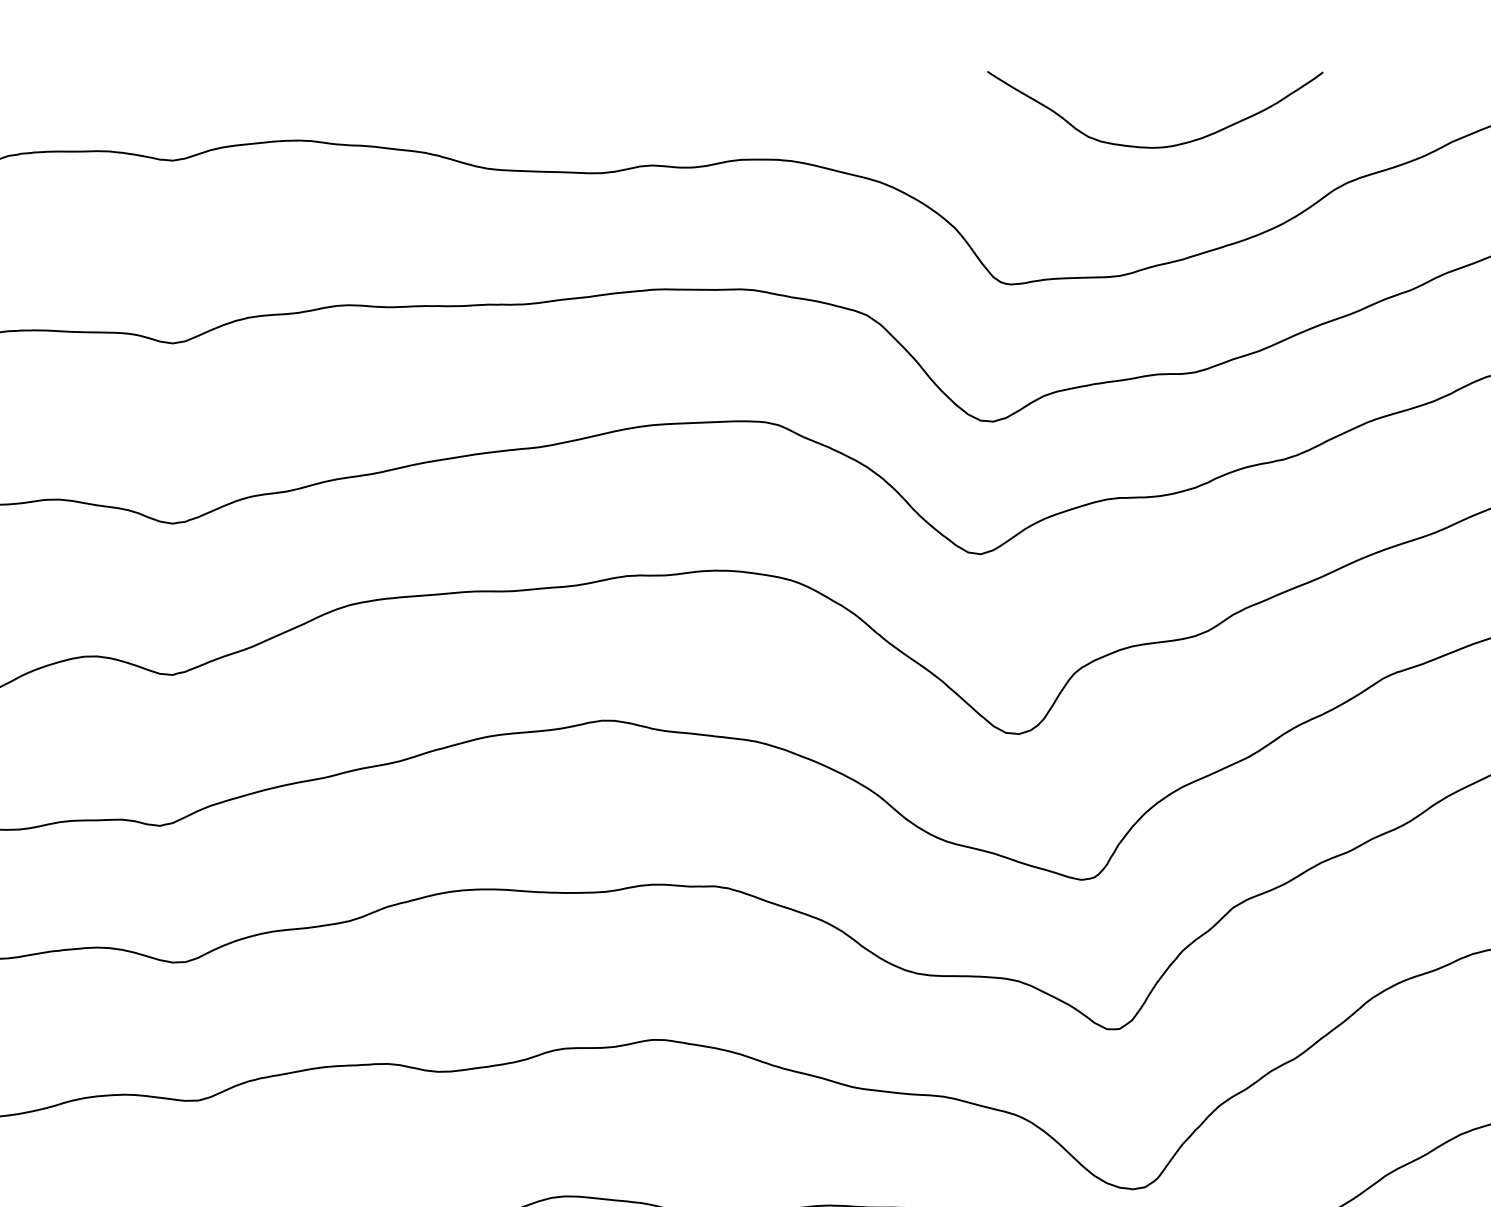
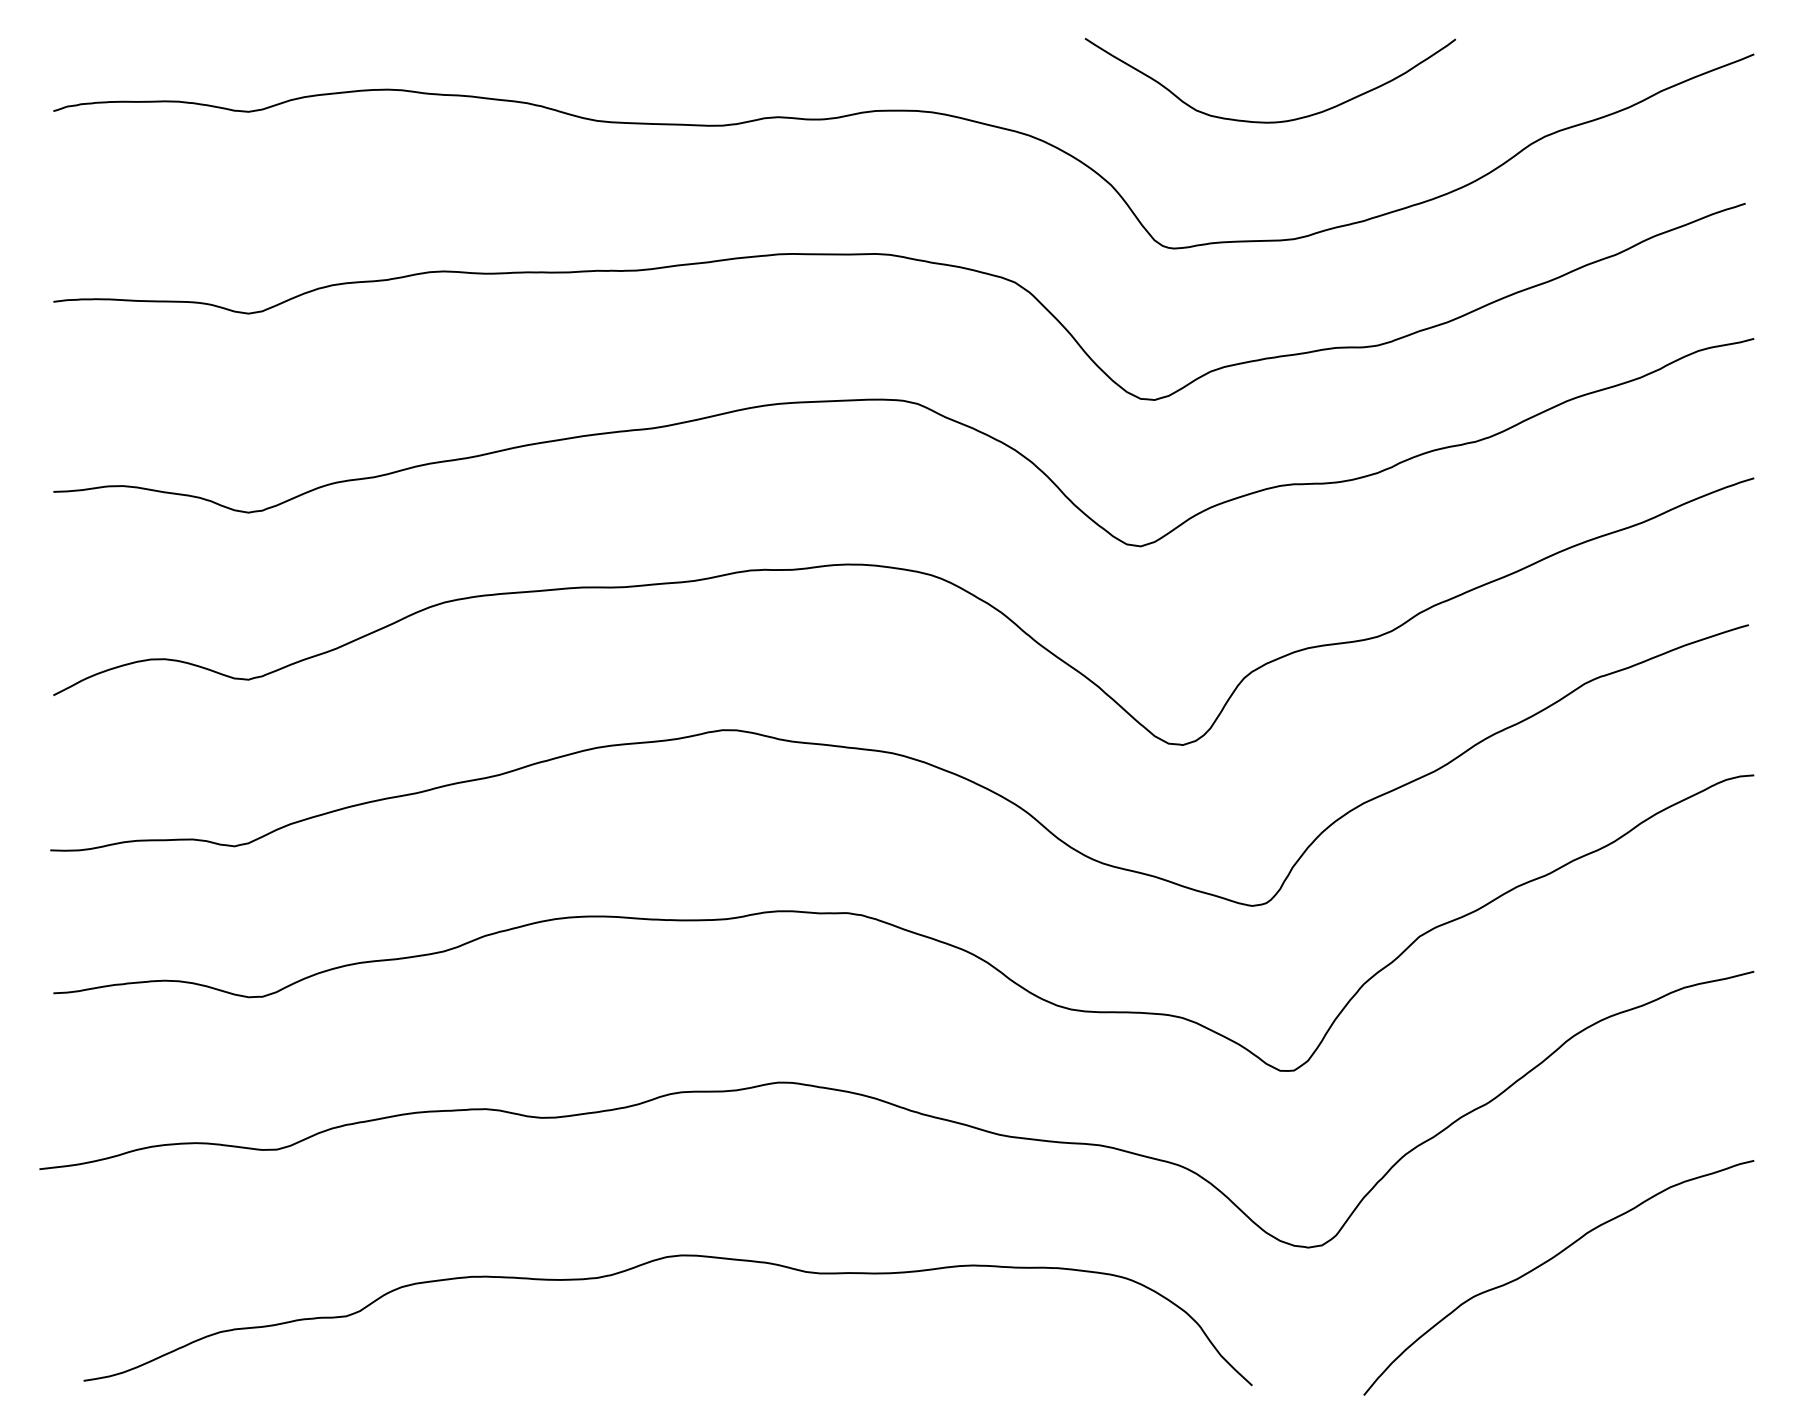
curve: (1154, 146) -> (1269, 121), moved

